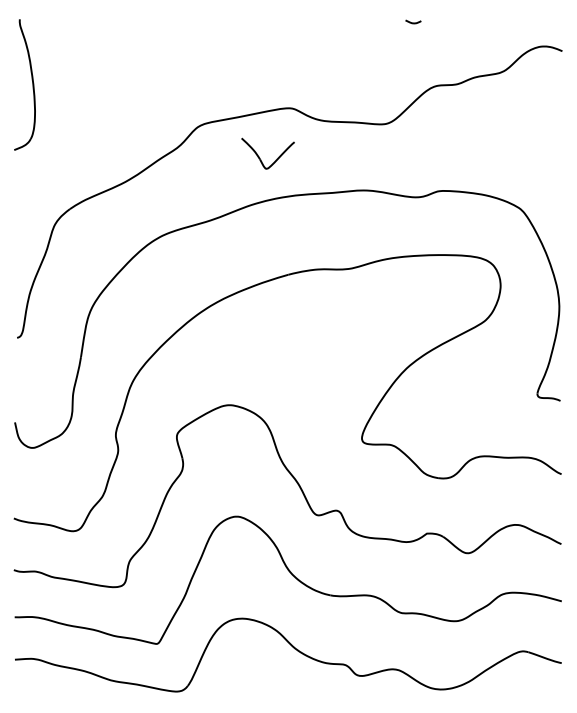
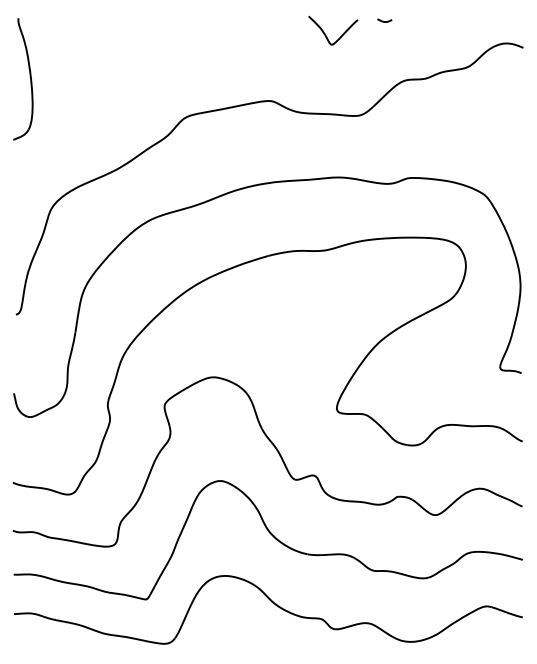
part: (261, 159) -> (327, 36), moved

